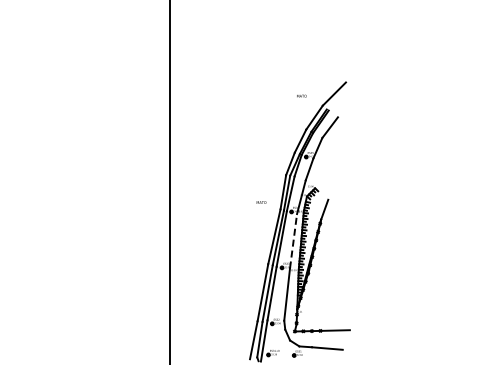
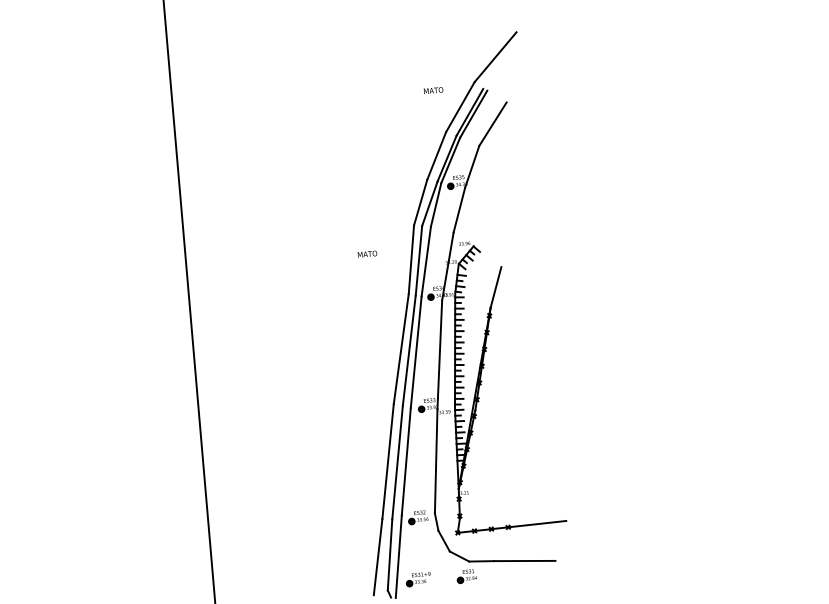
text: (301, 95) -> (432, 89), moved
text: (261, 202) -> (367, 254), moved
line: (293, 240) -> (439, 353), dashed -> solid

